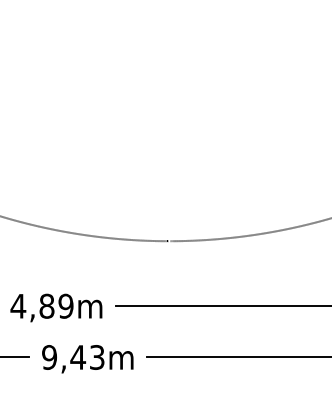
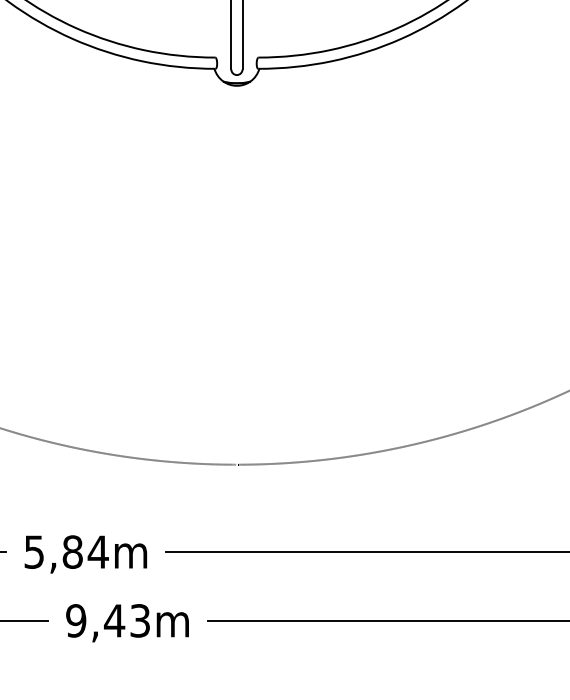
text: (41, 305) -> (65, 551), 4,89m -> 5,84m

